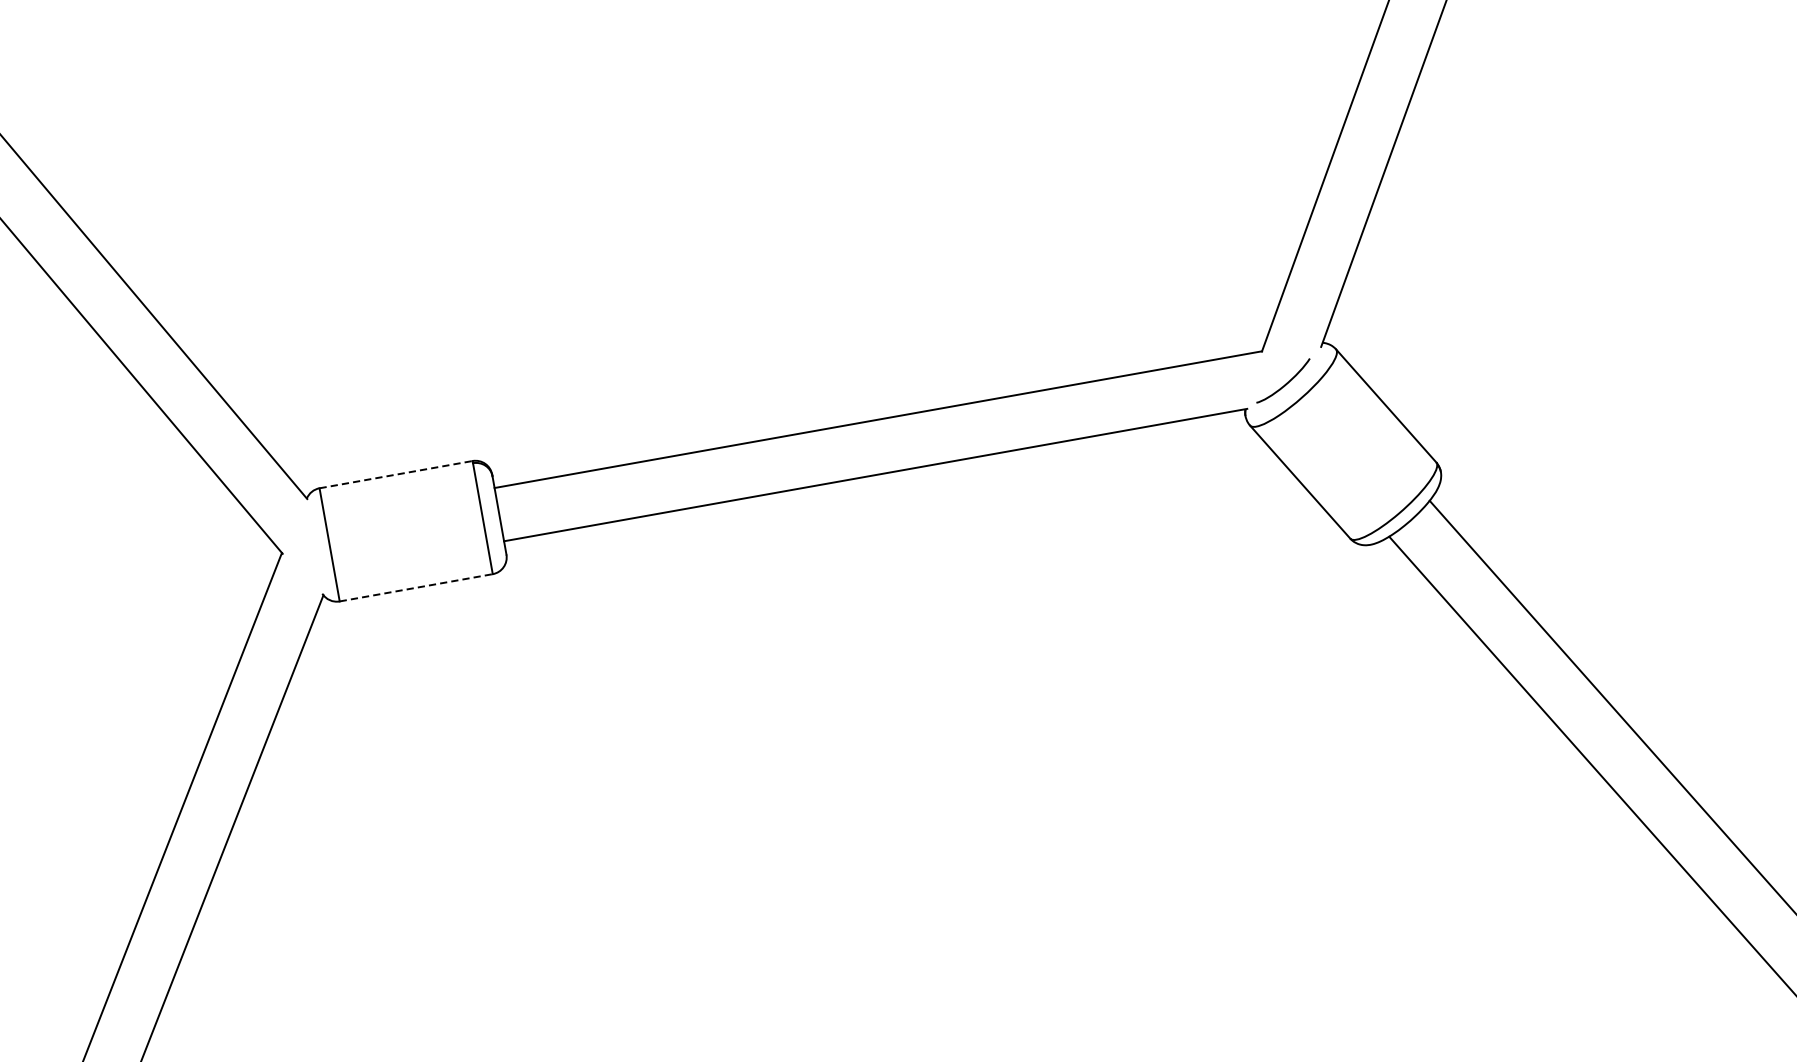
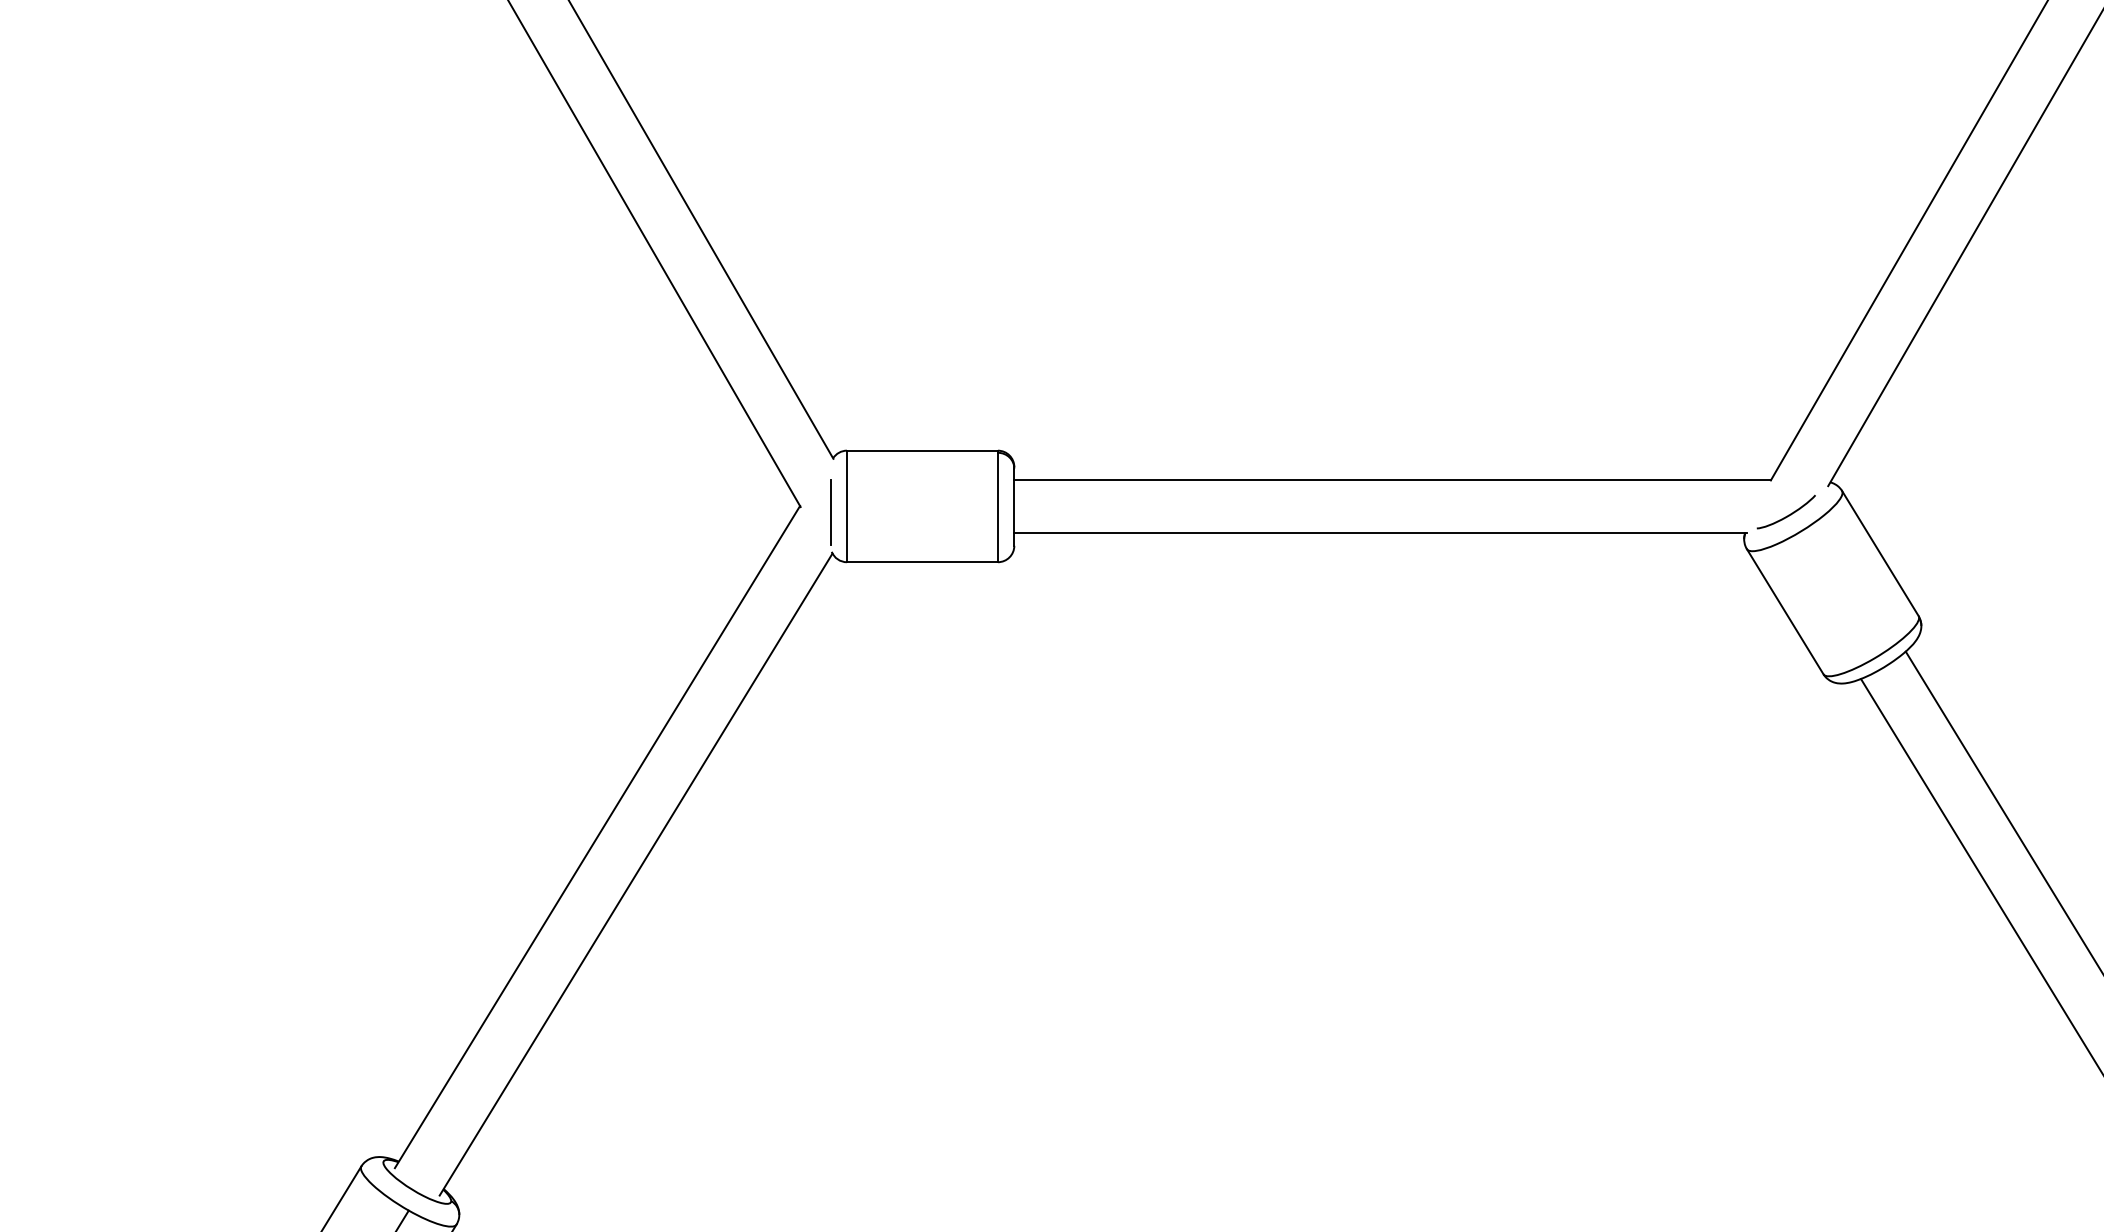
line: (396, 474) -> (922, 450), dashed -> solid
line: (313, 552) -> (830, 511), added
line: (416, 588) -> (922, 562), dashed -> solid

